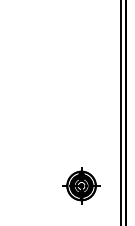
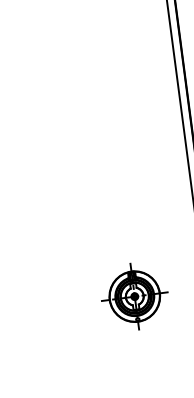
part: (81, 185) -> (134, 295), moved

